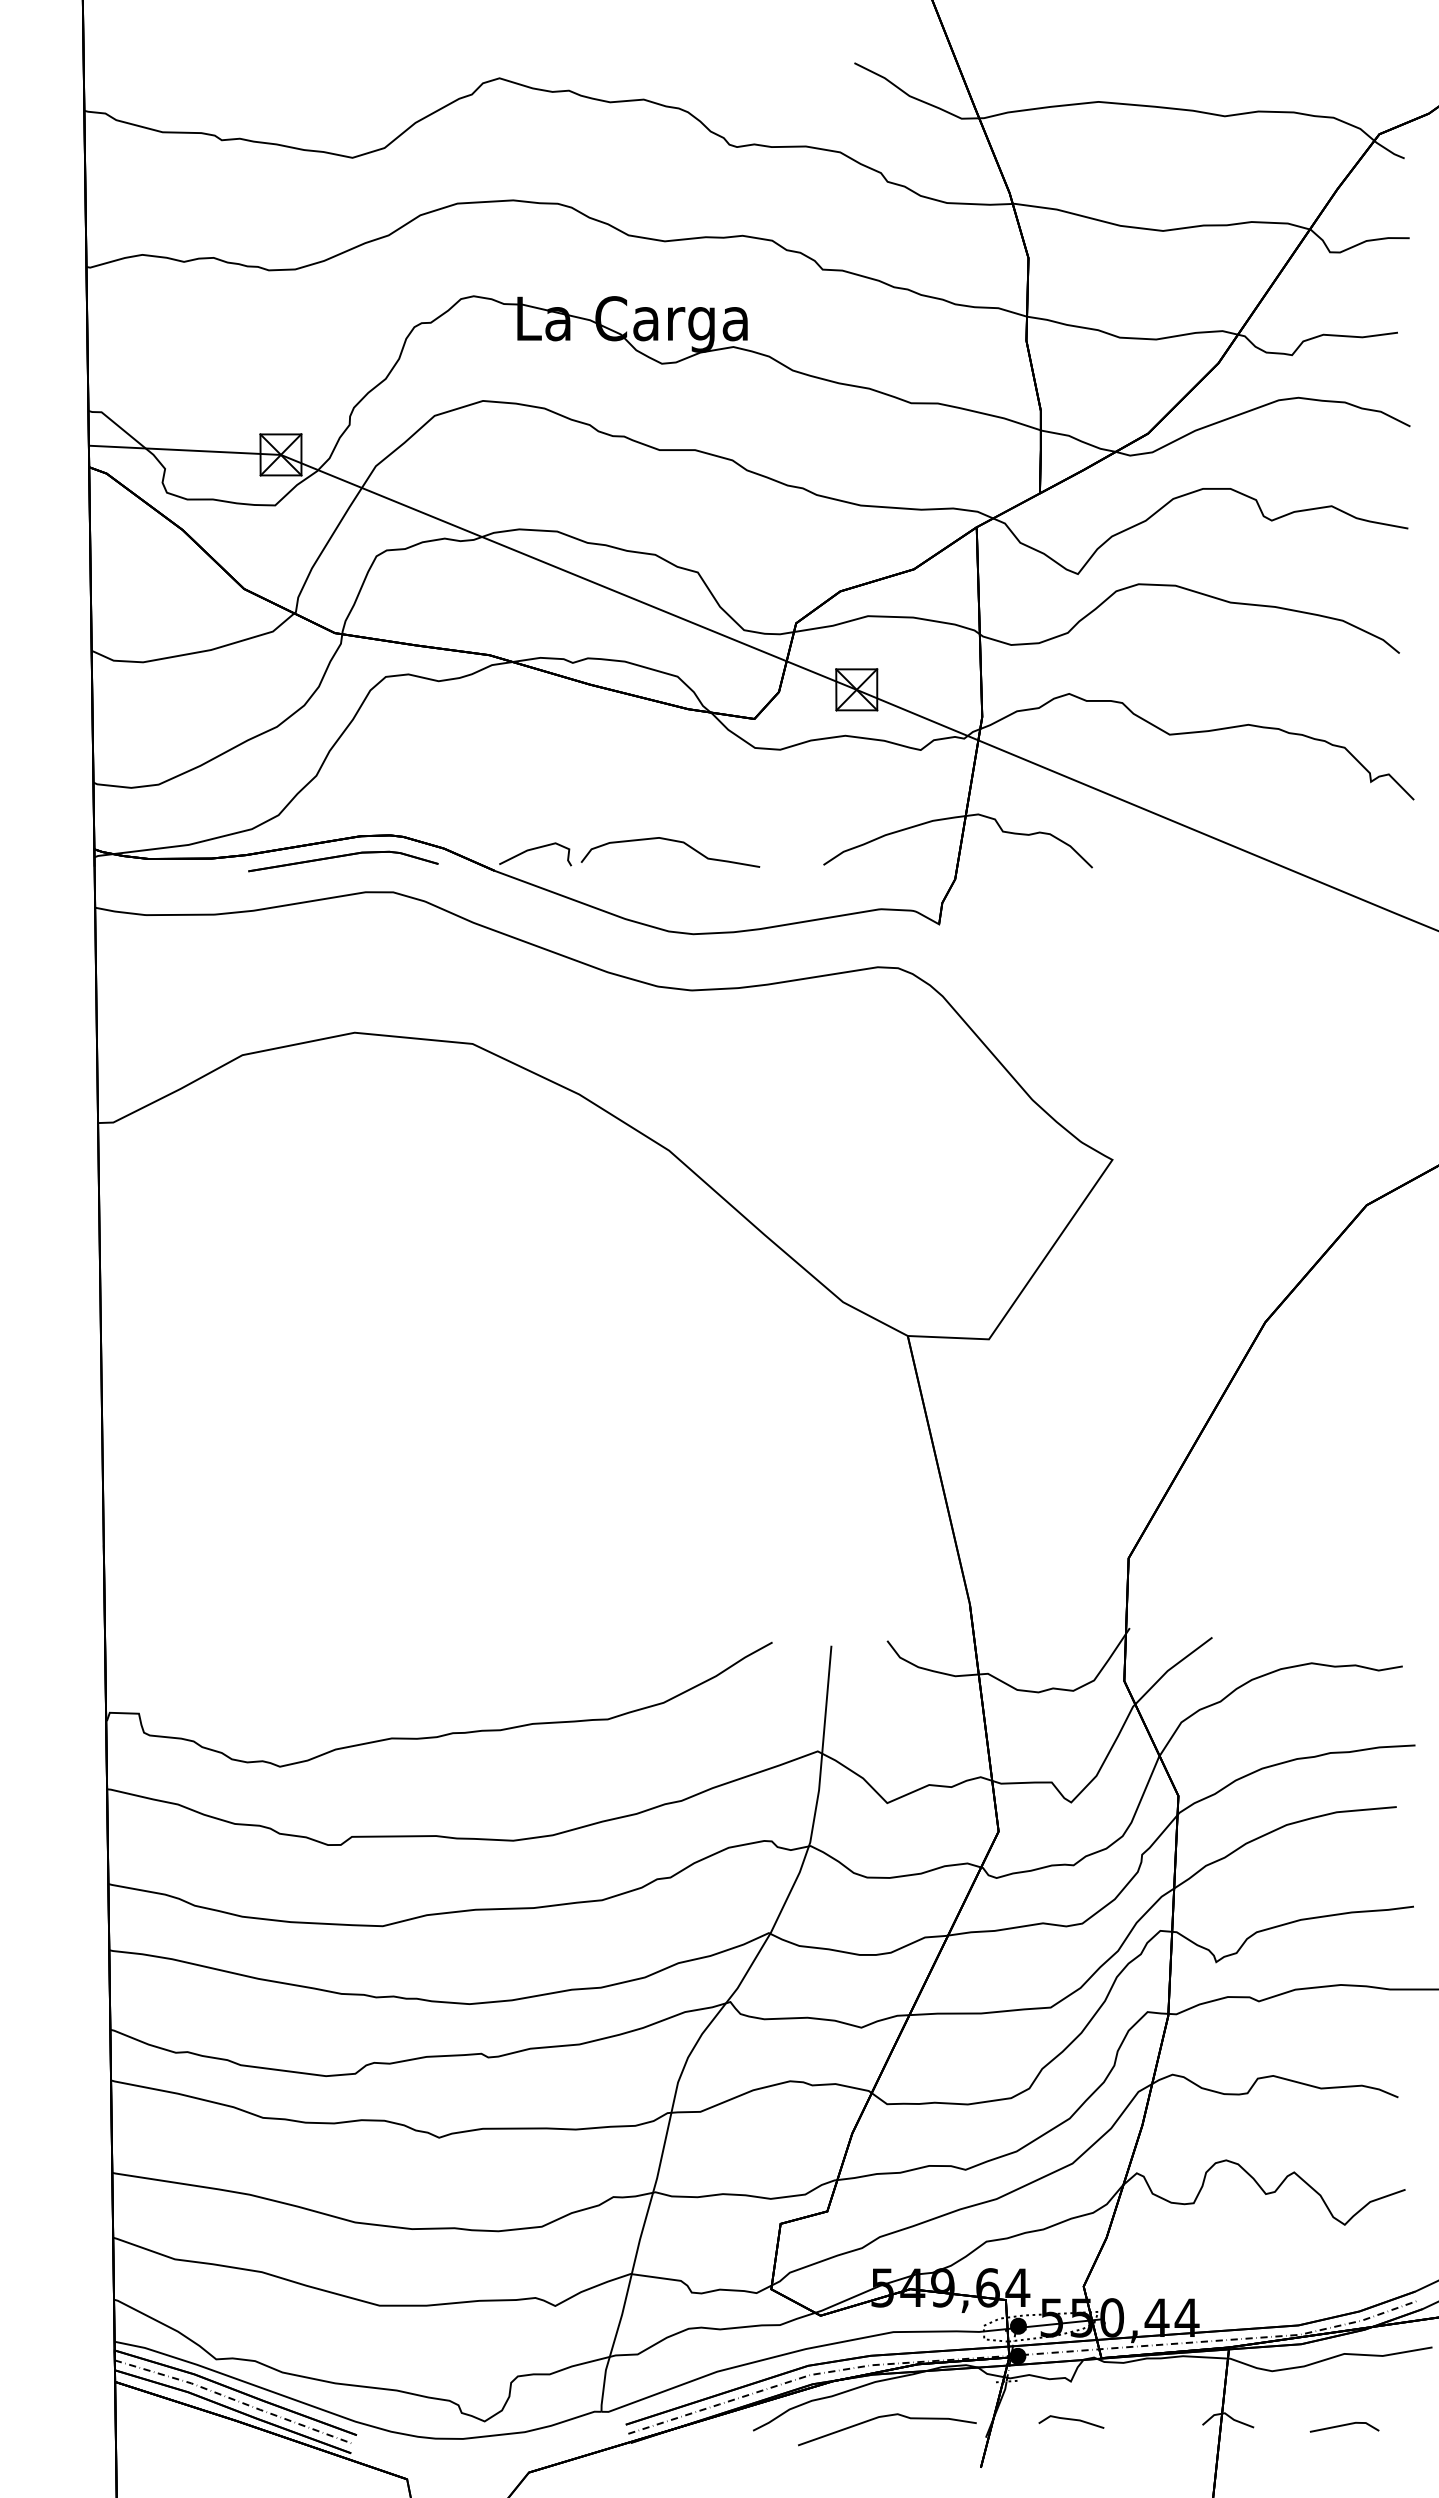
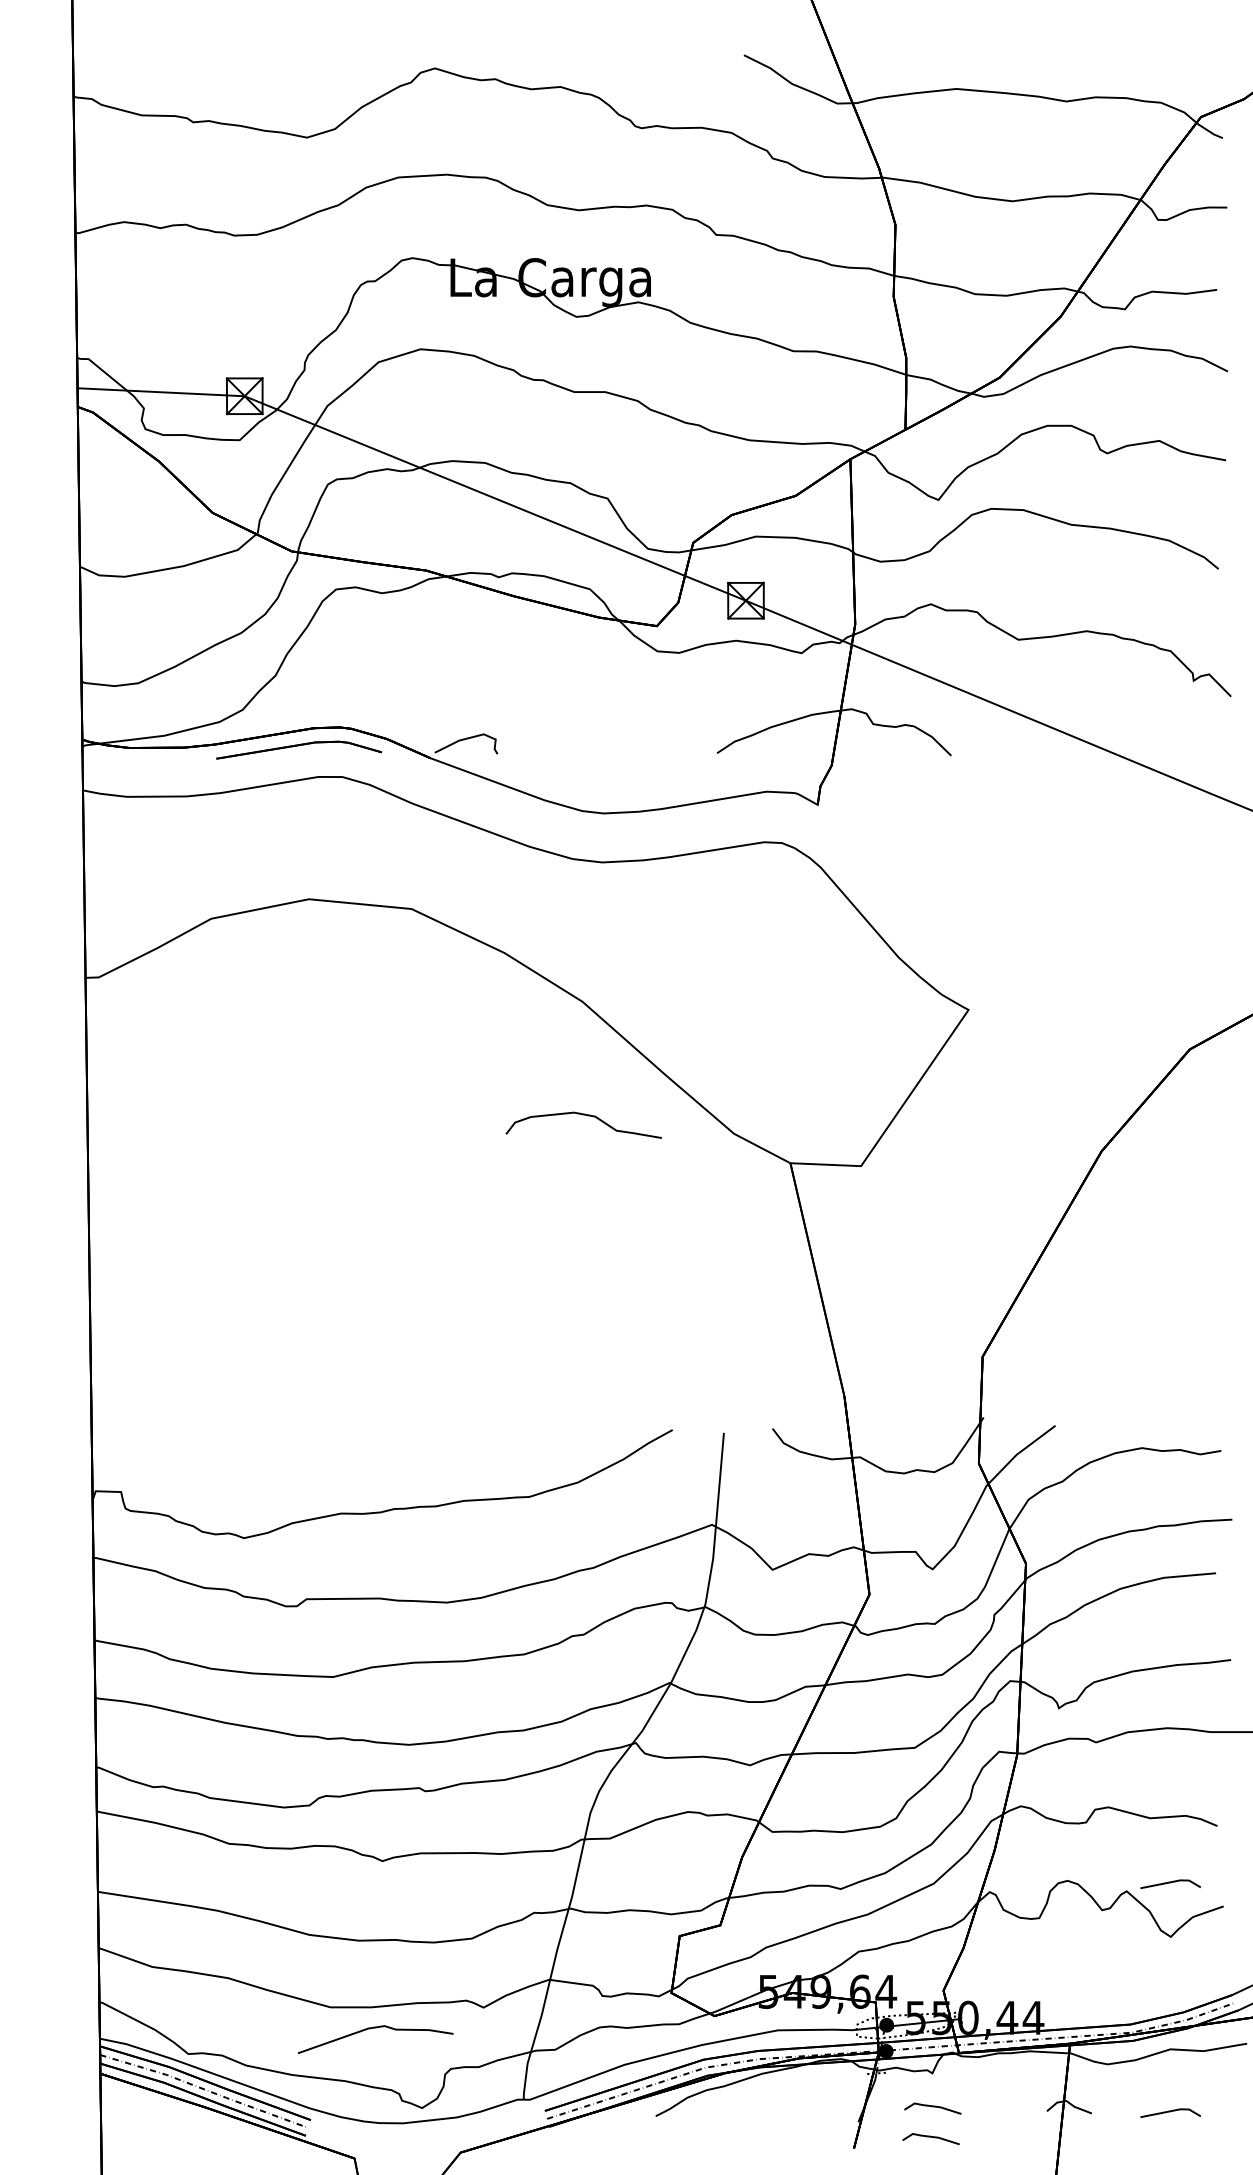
curve: (671, 841) -> (584, 1115), moved
line: (1344, 2162) -> (1170, 1882), added
curve: (884, 2417) -> (373, 2028), moved
line: (1069, 2455) -> (931, 2137), added

